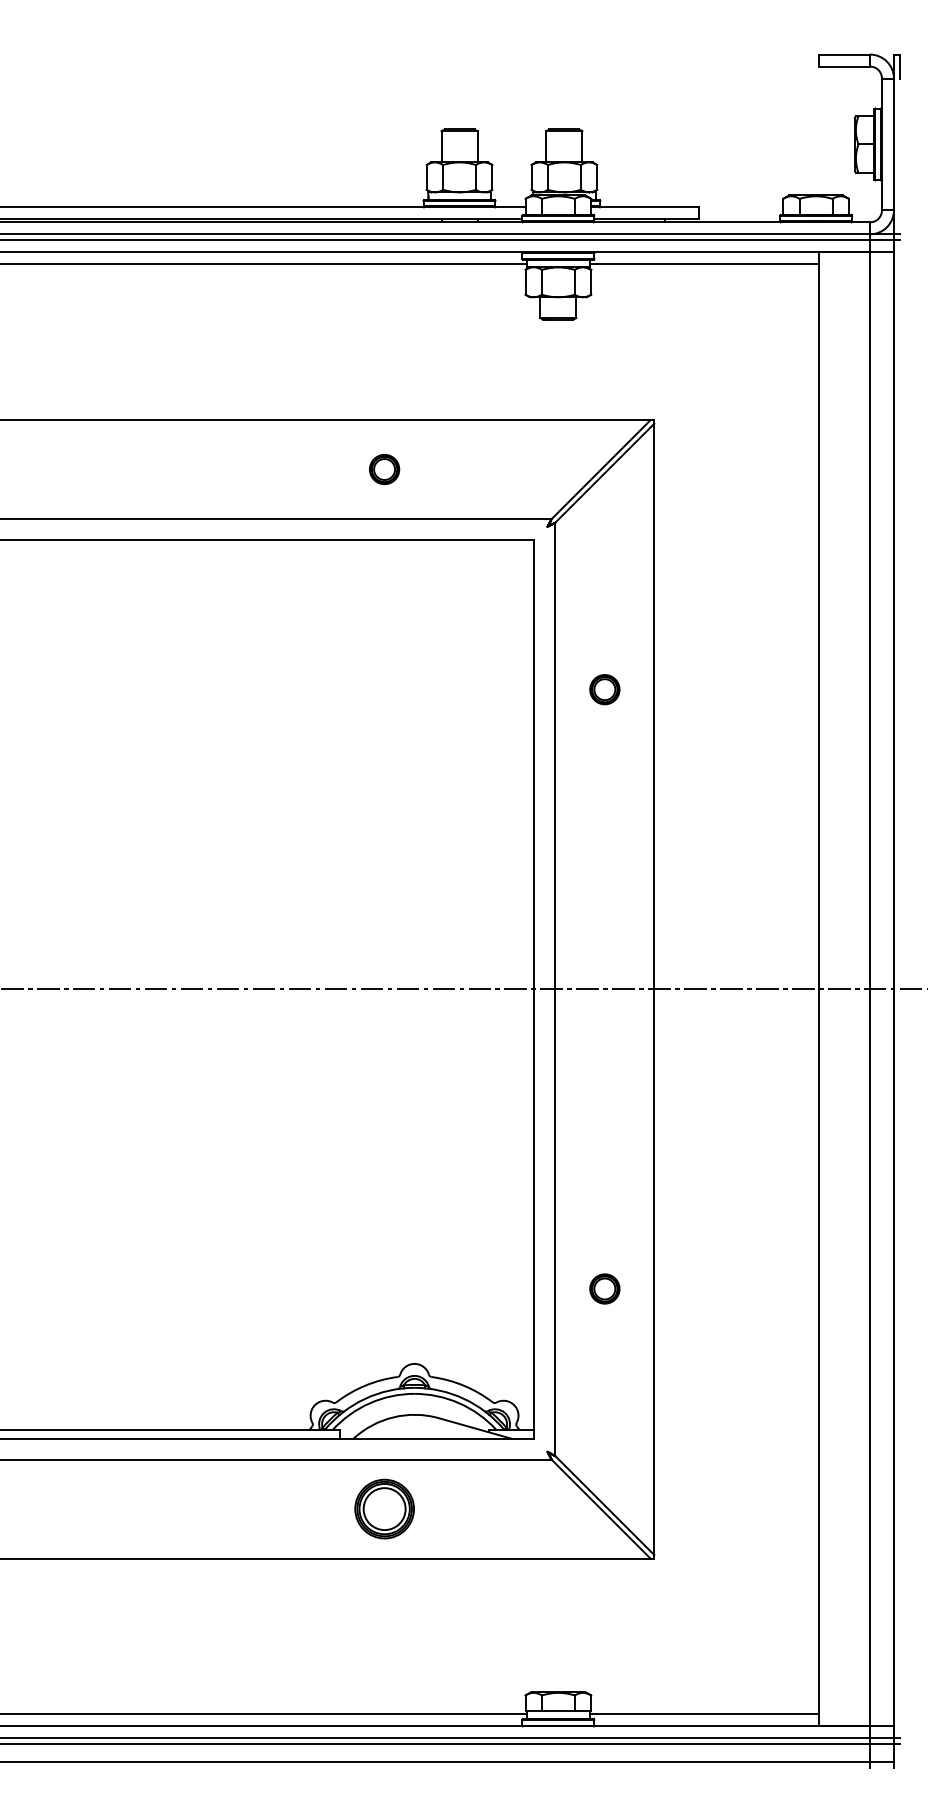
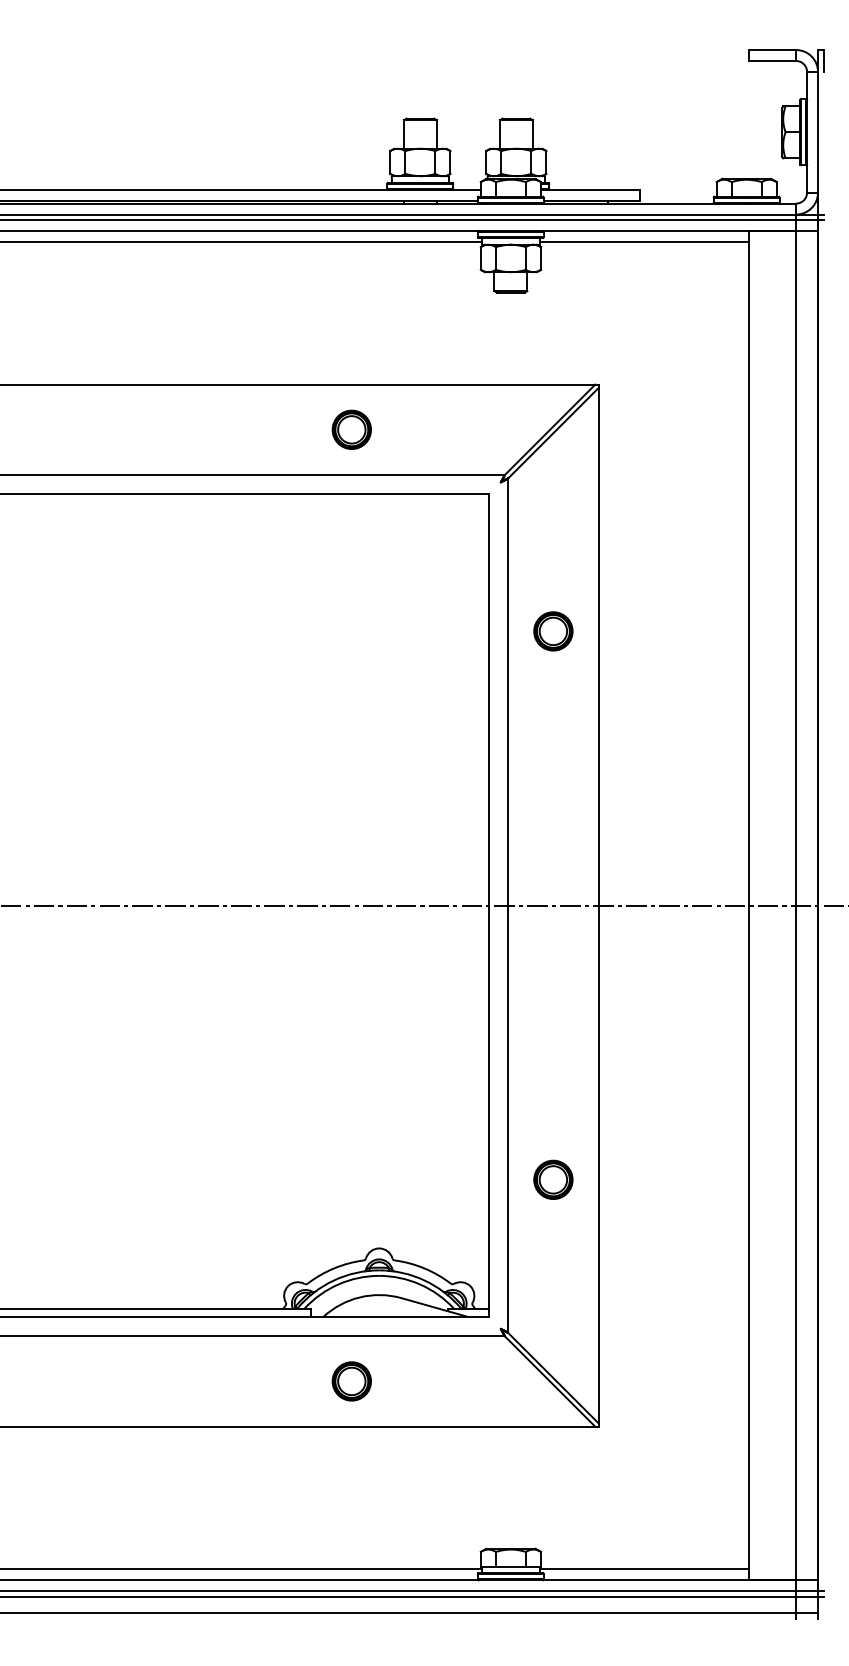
part: (384, 469) -> (351, 429), size x1.43
part: (604, 689) -> (553, 631), size x1.43
part: (604, 1288) -> (553, 1179), size x1.43
part: (384, 1509) -> (351, 1381), size x0.71

